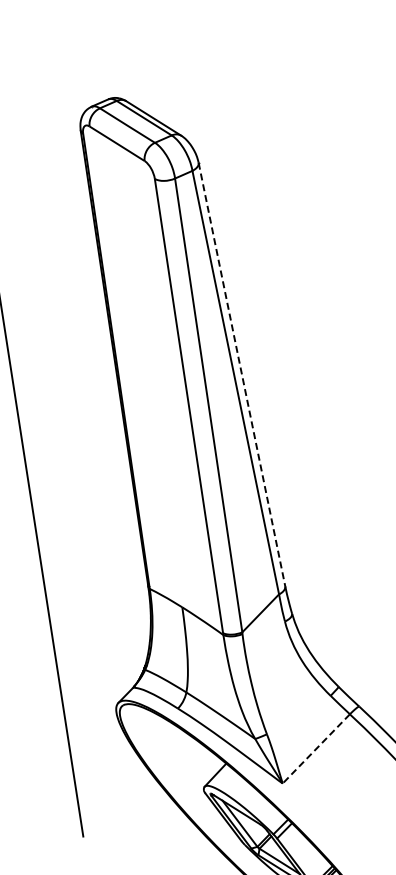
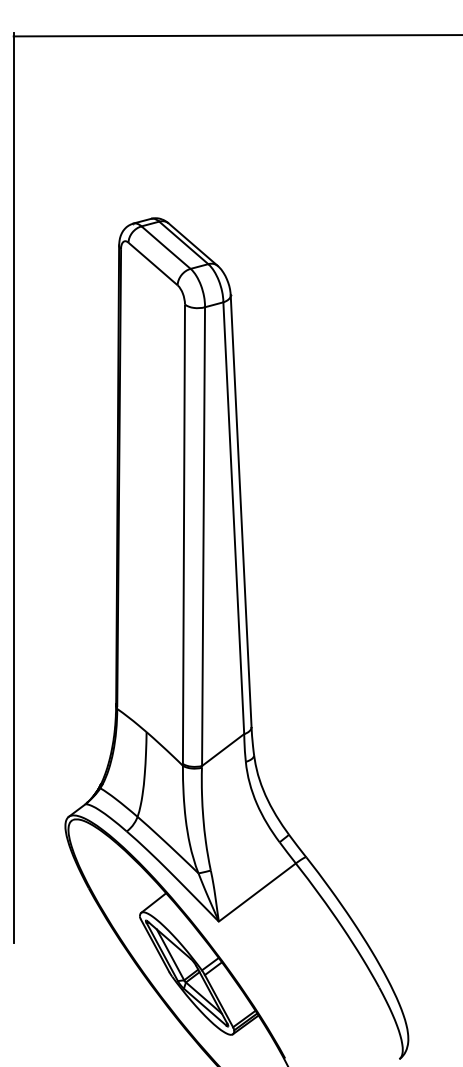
line: (242, 374) -> (241, 511), dashed -> solid
line: (315, 749) -> (256, 892), dashed -> solid

